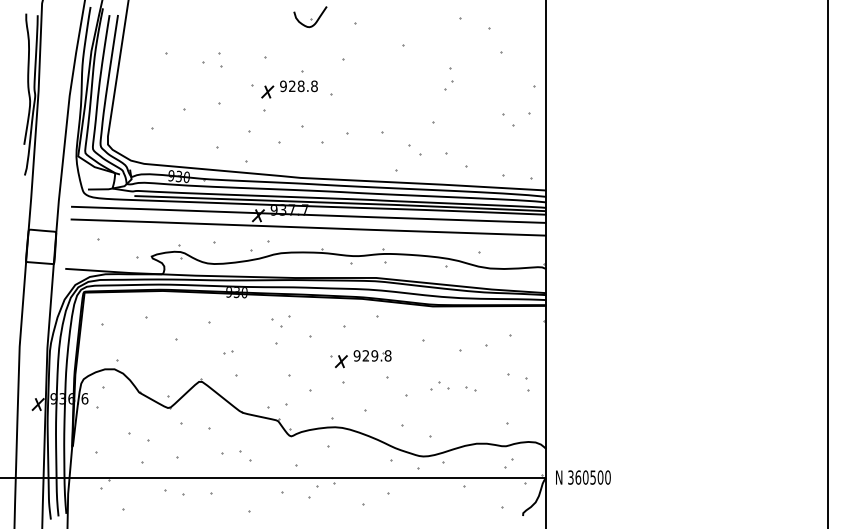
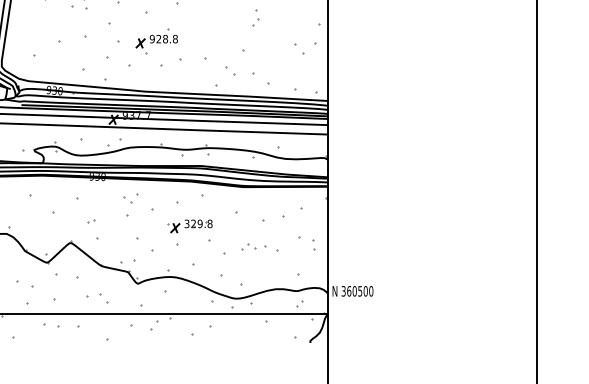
part: (289, 89) -> (156, 41), moved
text: (356, 355) -> (186, 223), 929.8 -> 329.8
part: (470, 388) -> (271, 248), size x1.6
text: (583, 477) -> (353, 291), moved

